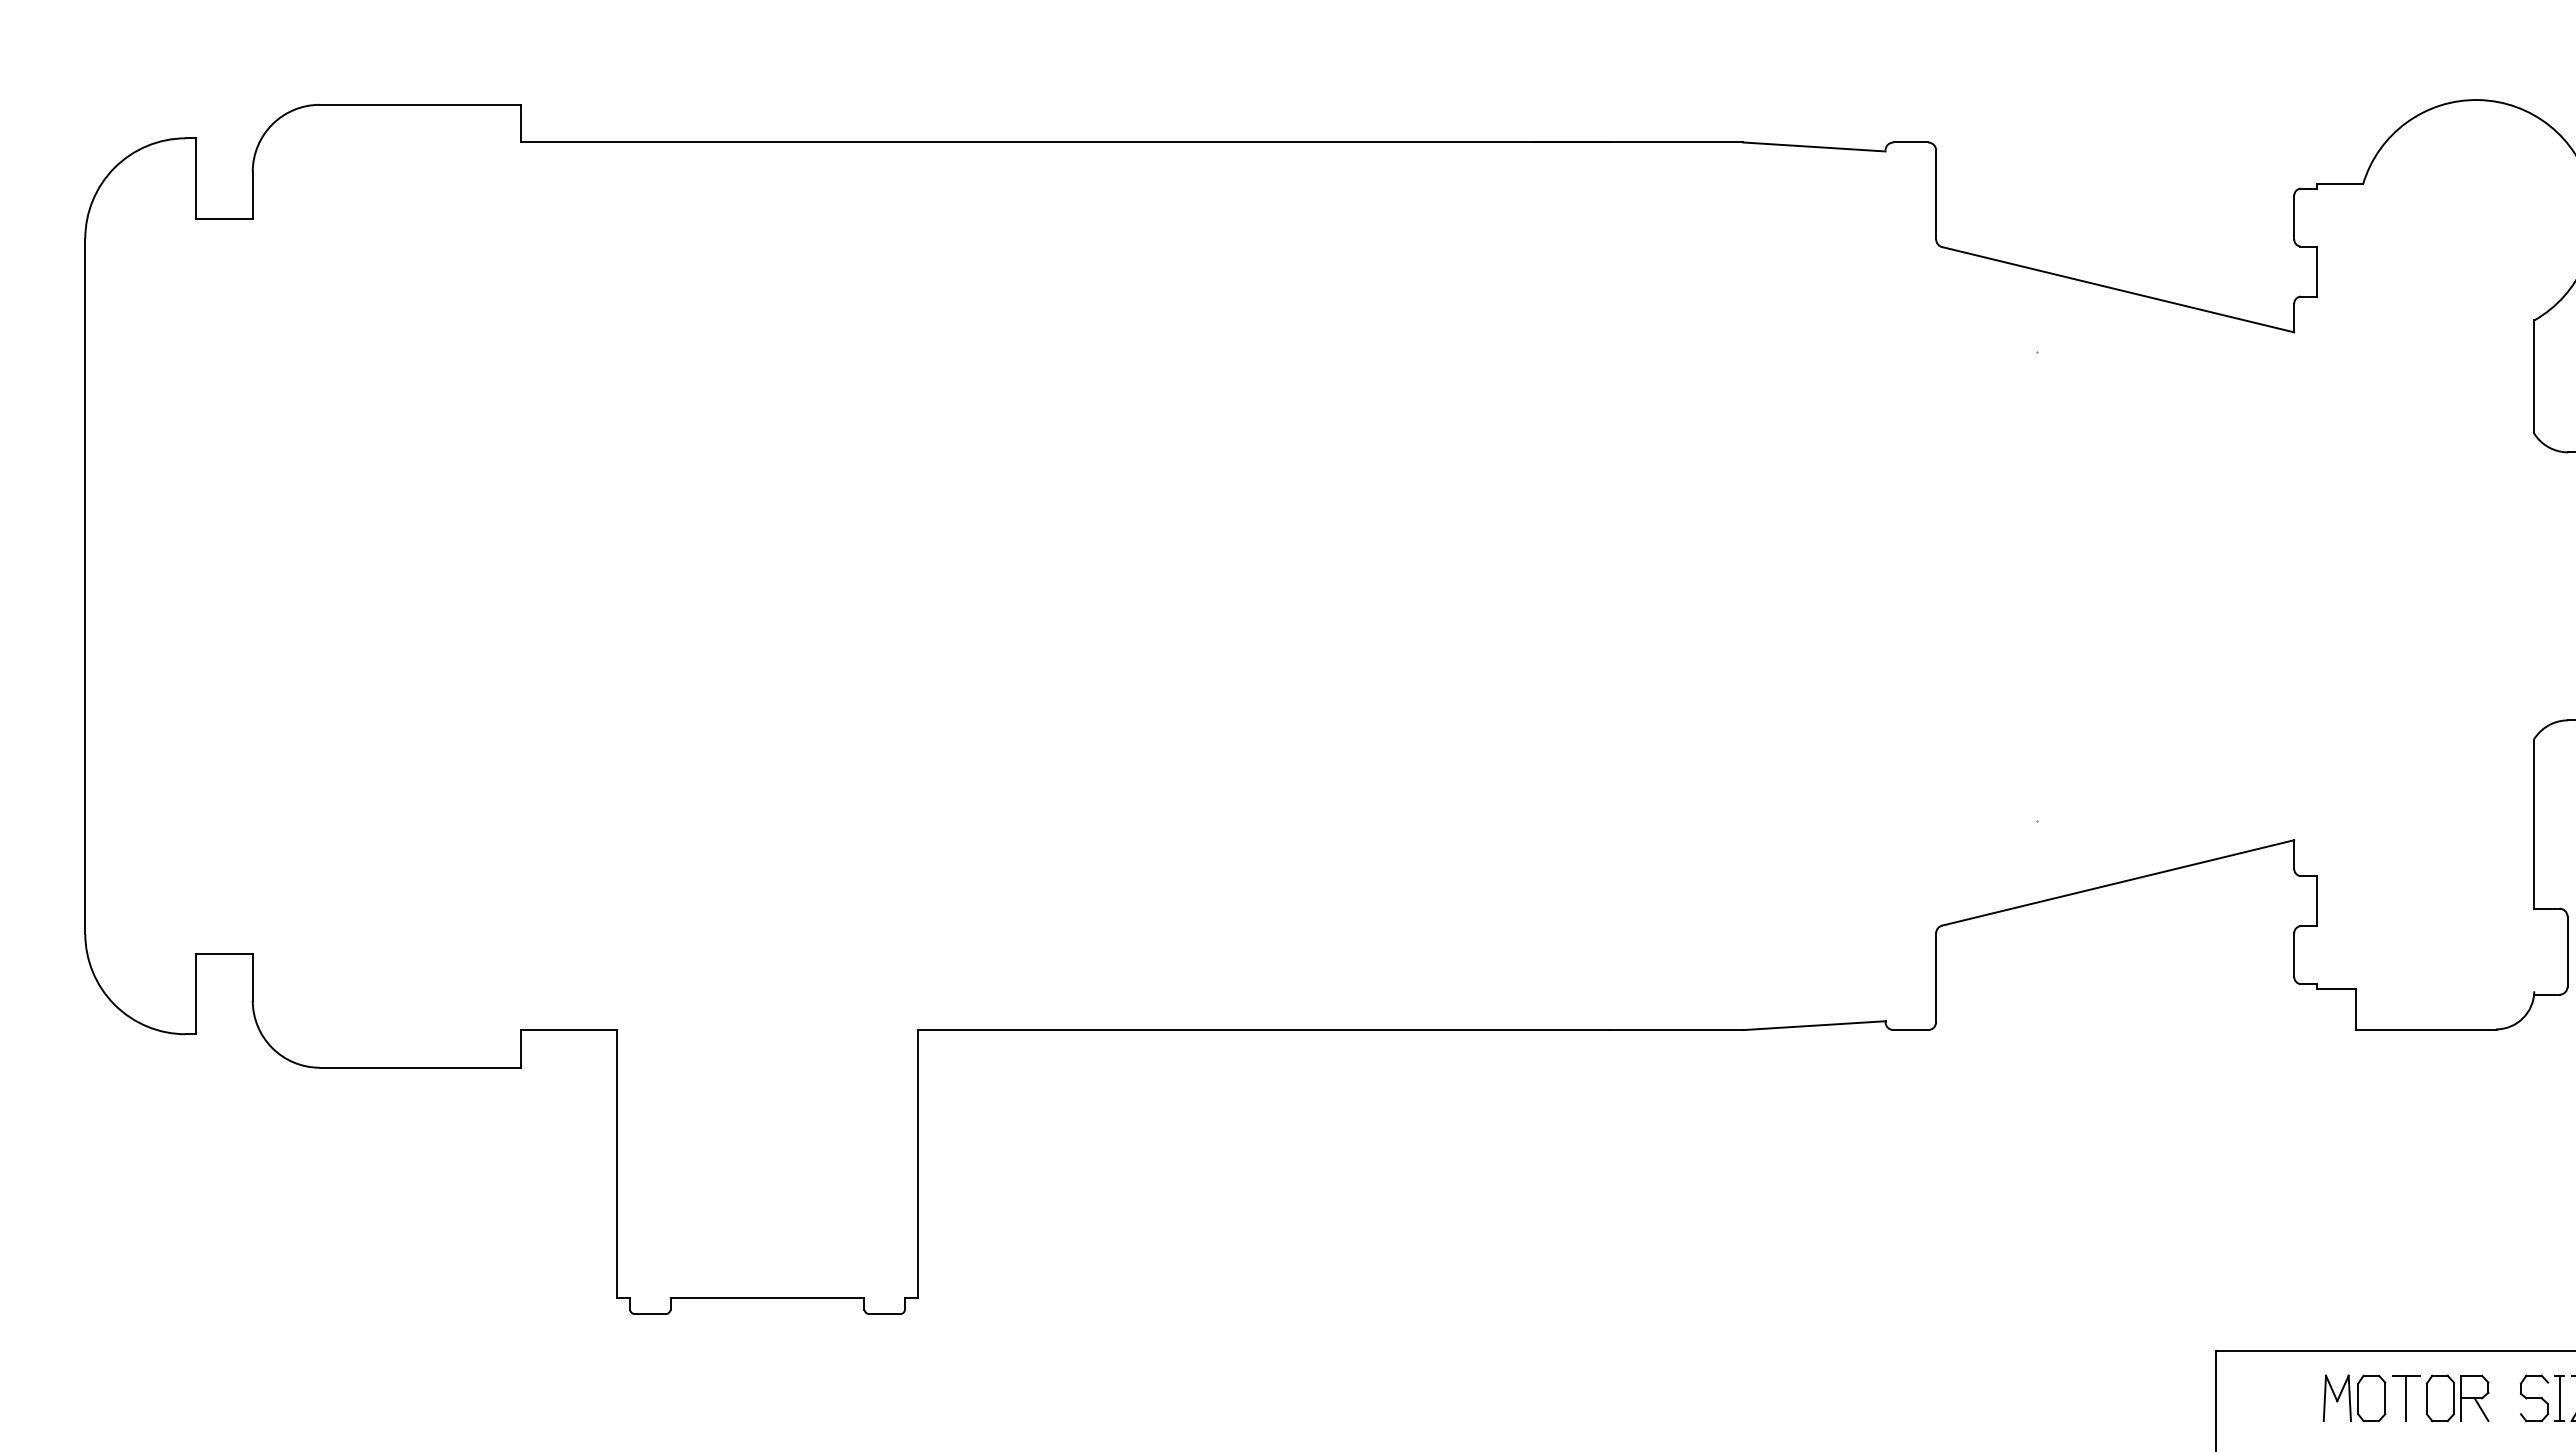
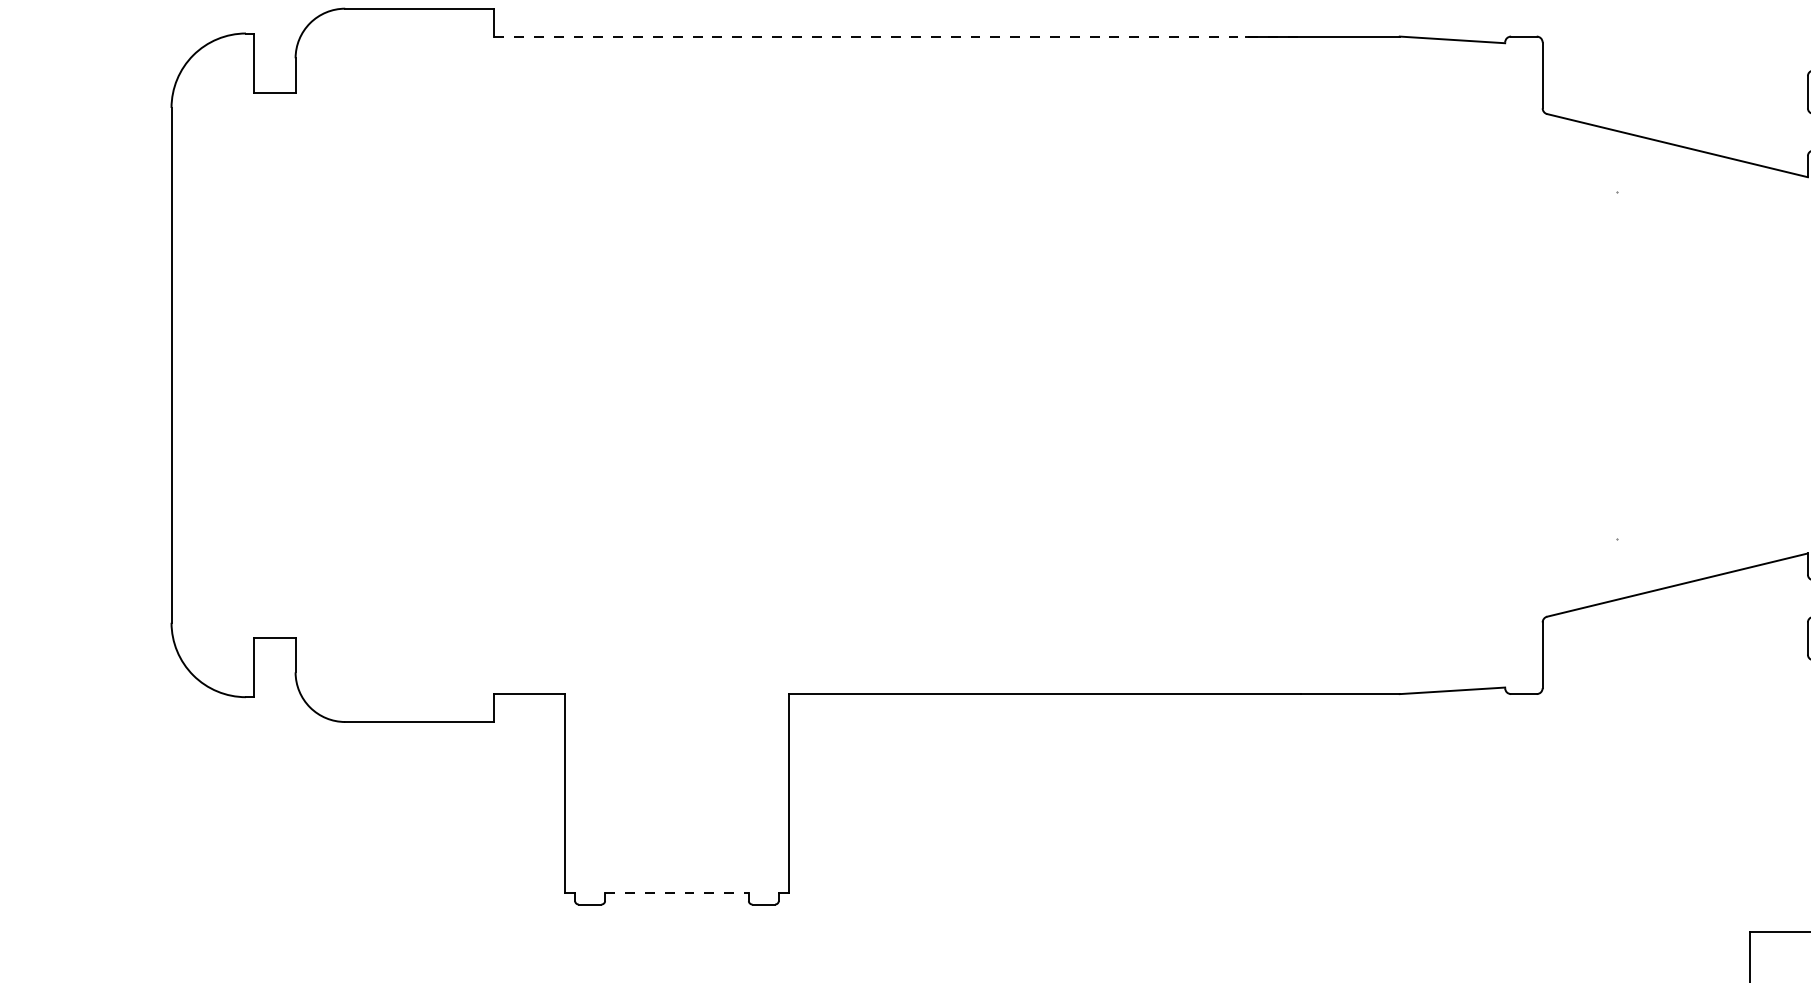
line: (1065, 142) -> (897, 36), solid -> dashed
line: (767, 1298) -> (676, 892), solid -> dashed

